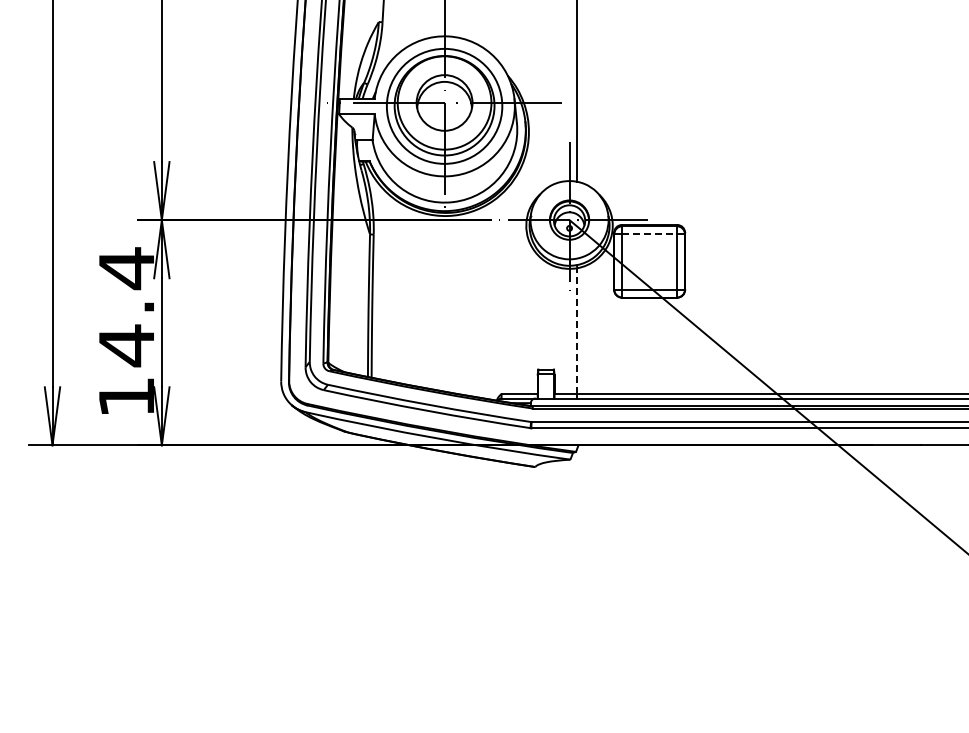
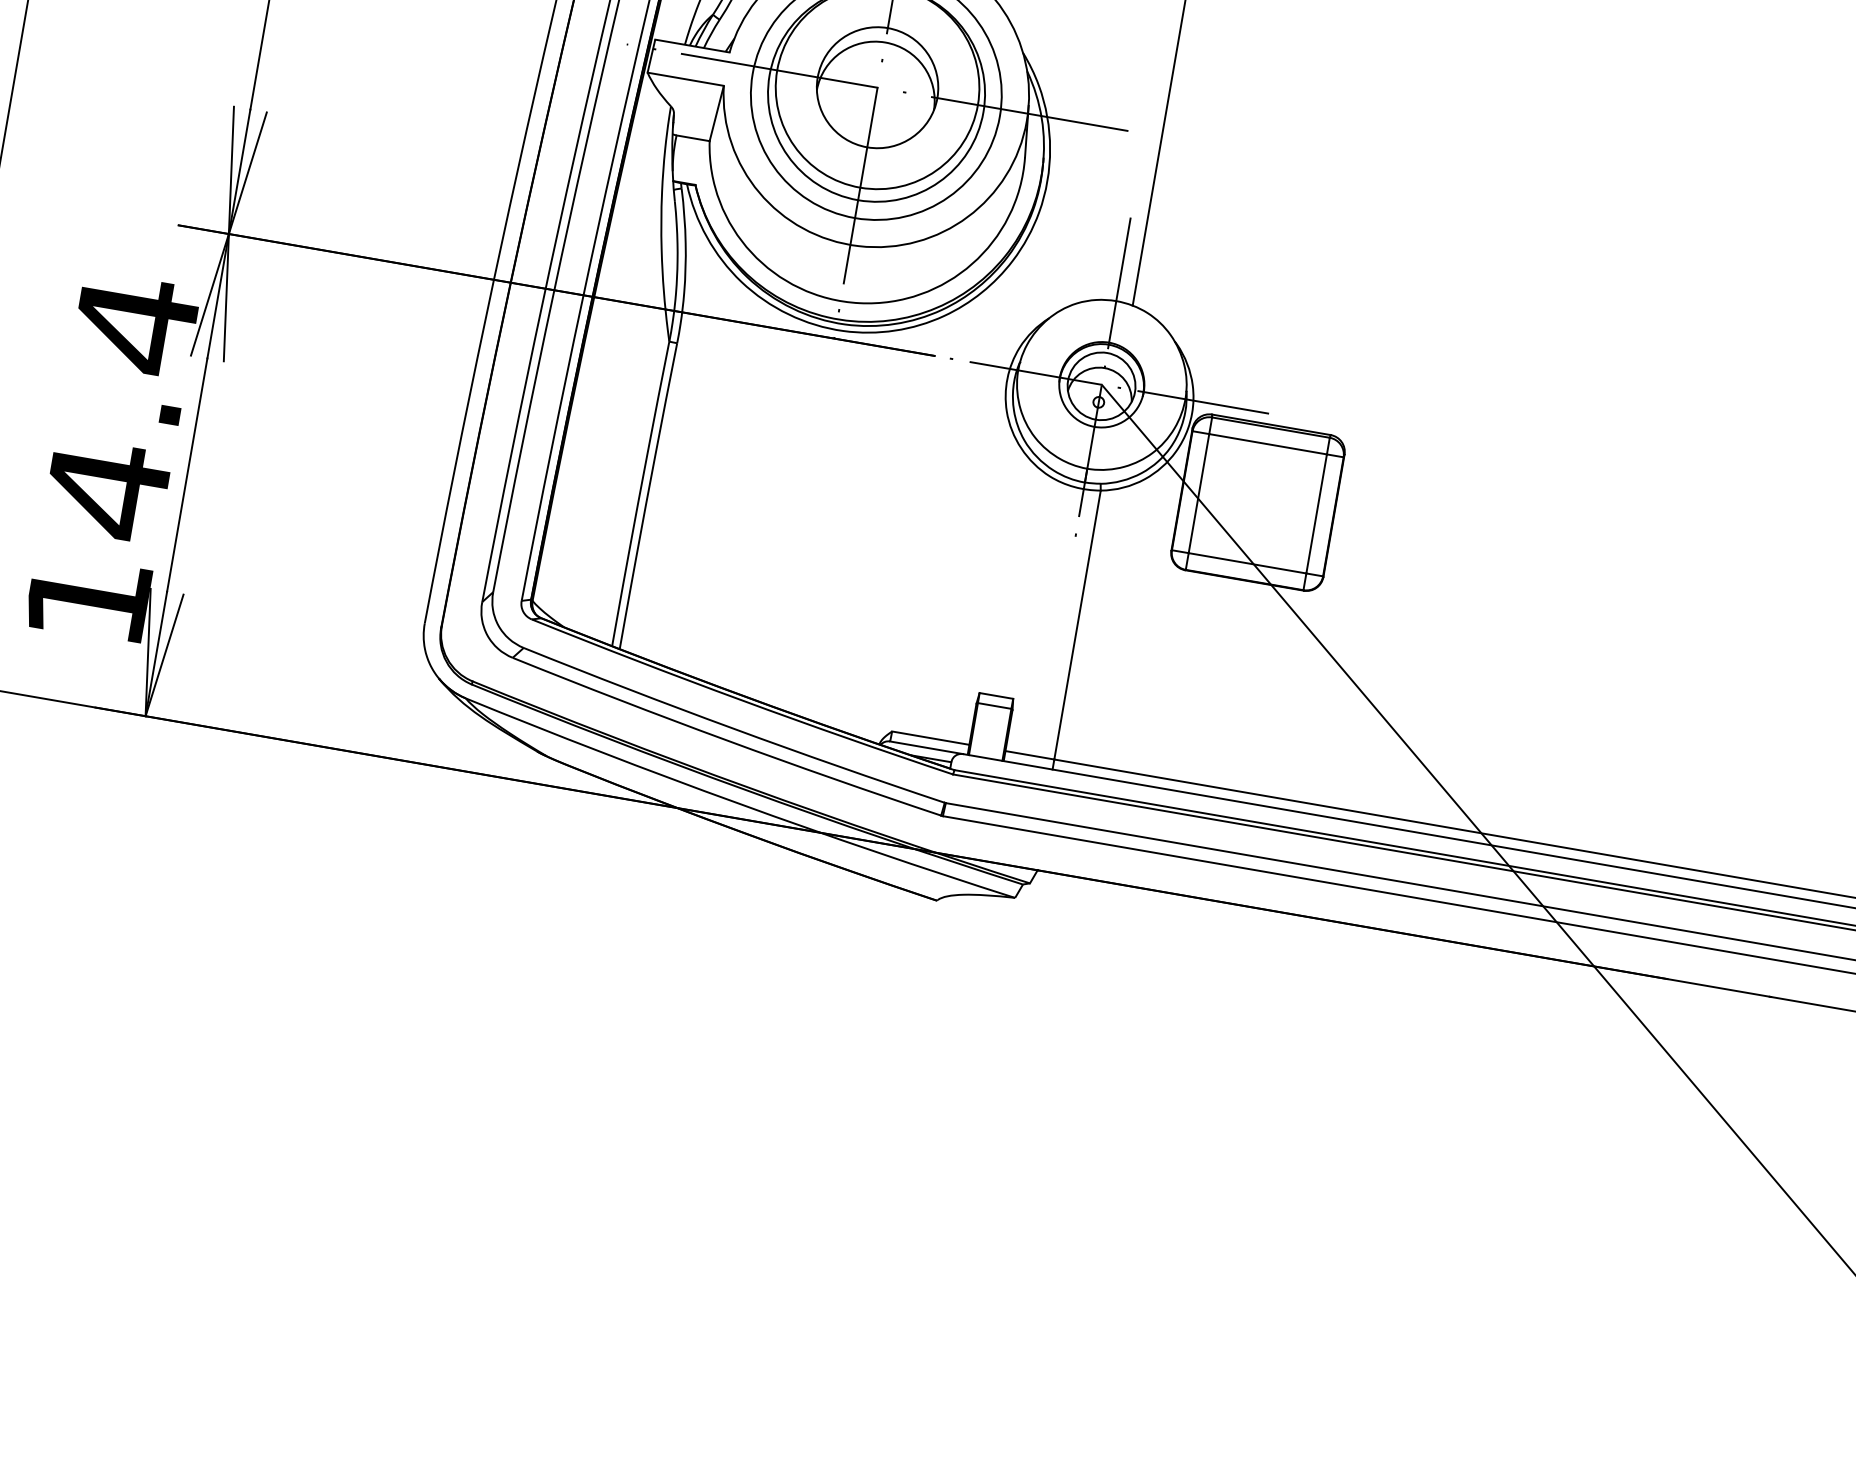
line: (650, 234) -> (1269, 445), dashed -> solid
line: (577, 331) -> (1077, 626), dashed -> solid

